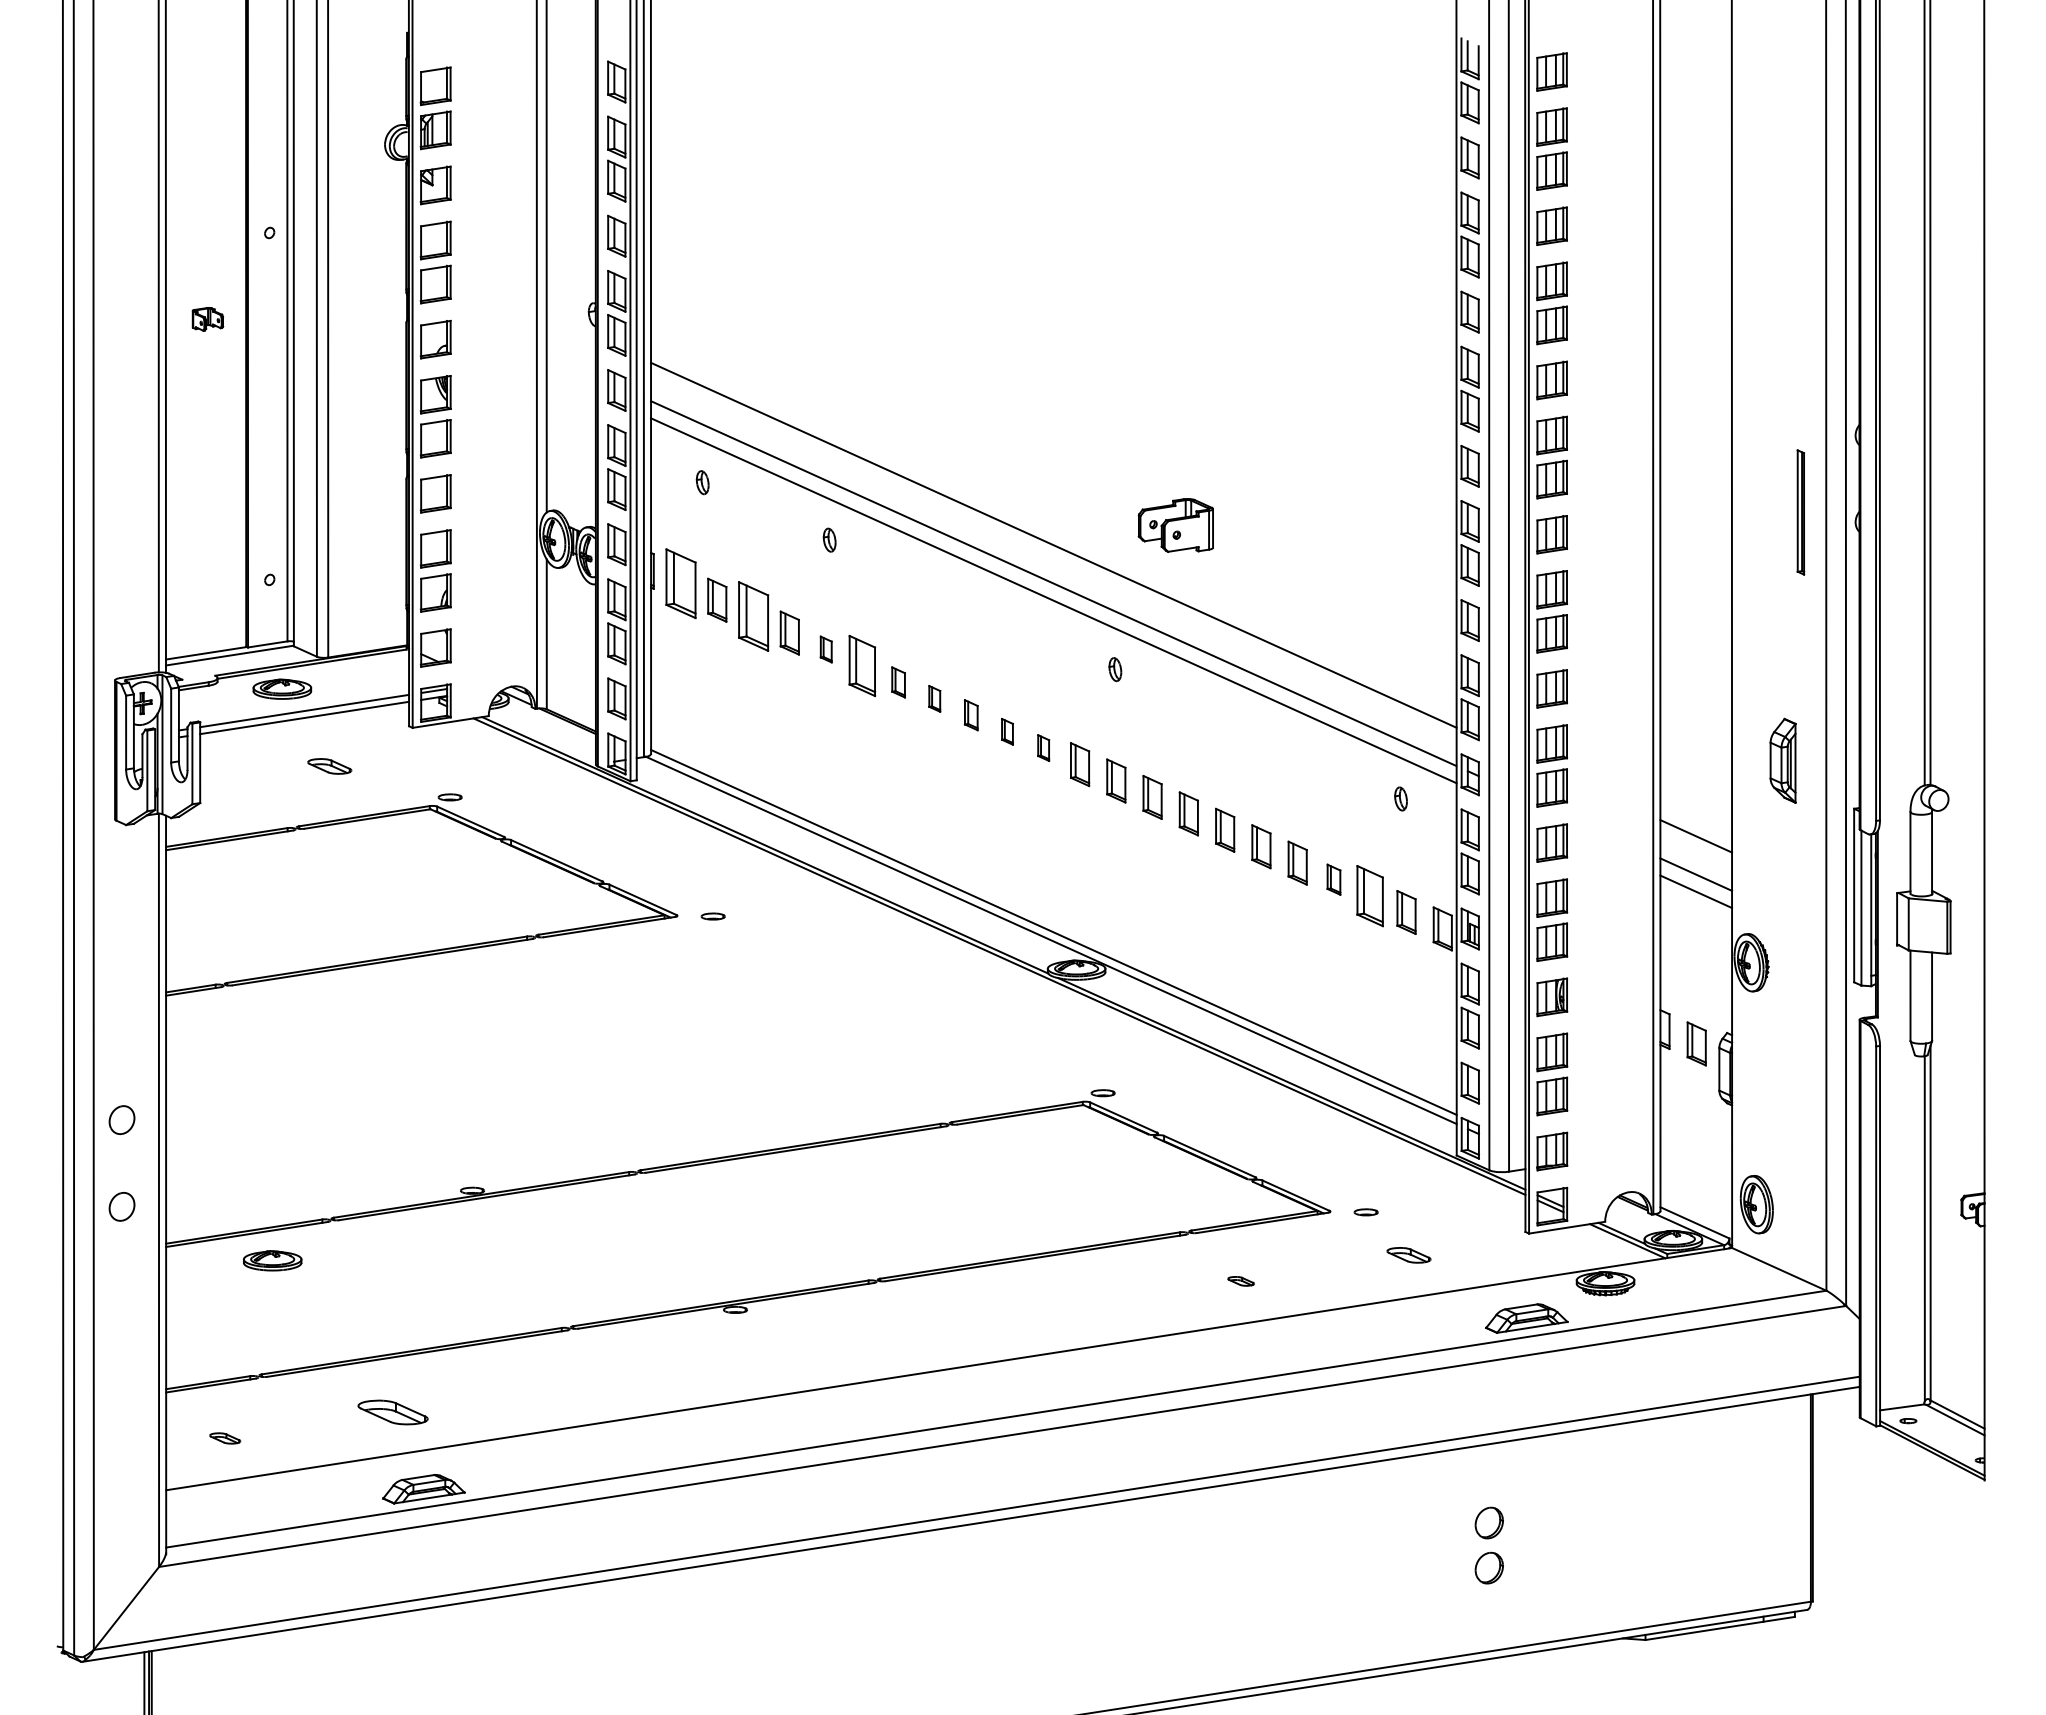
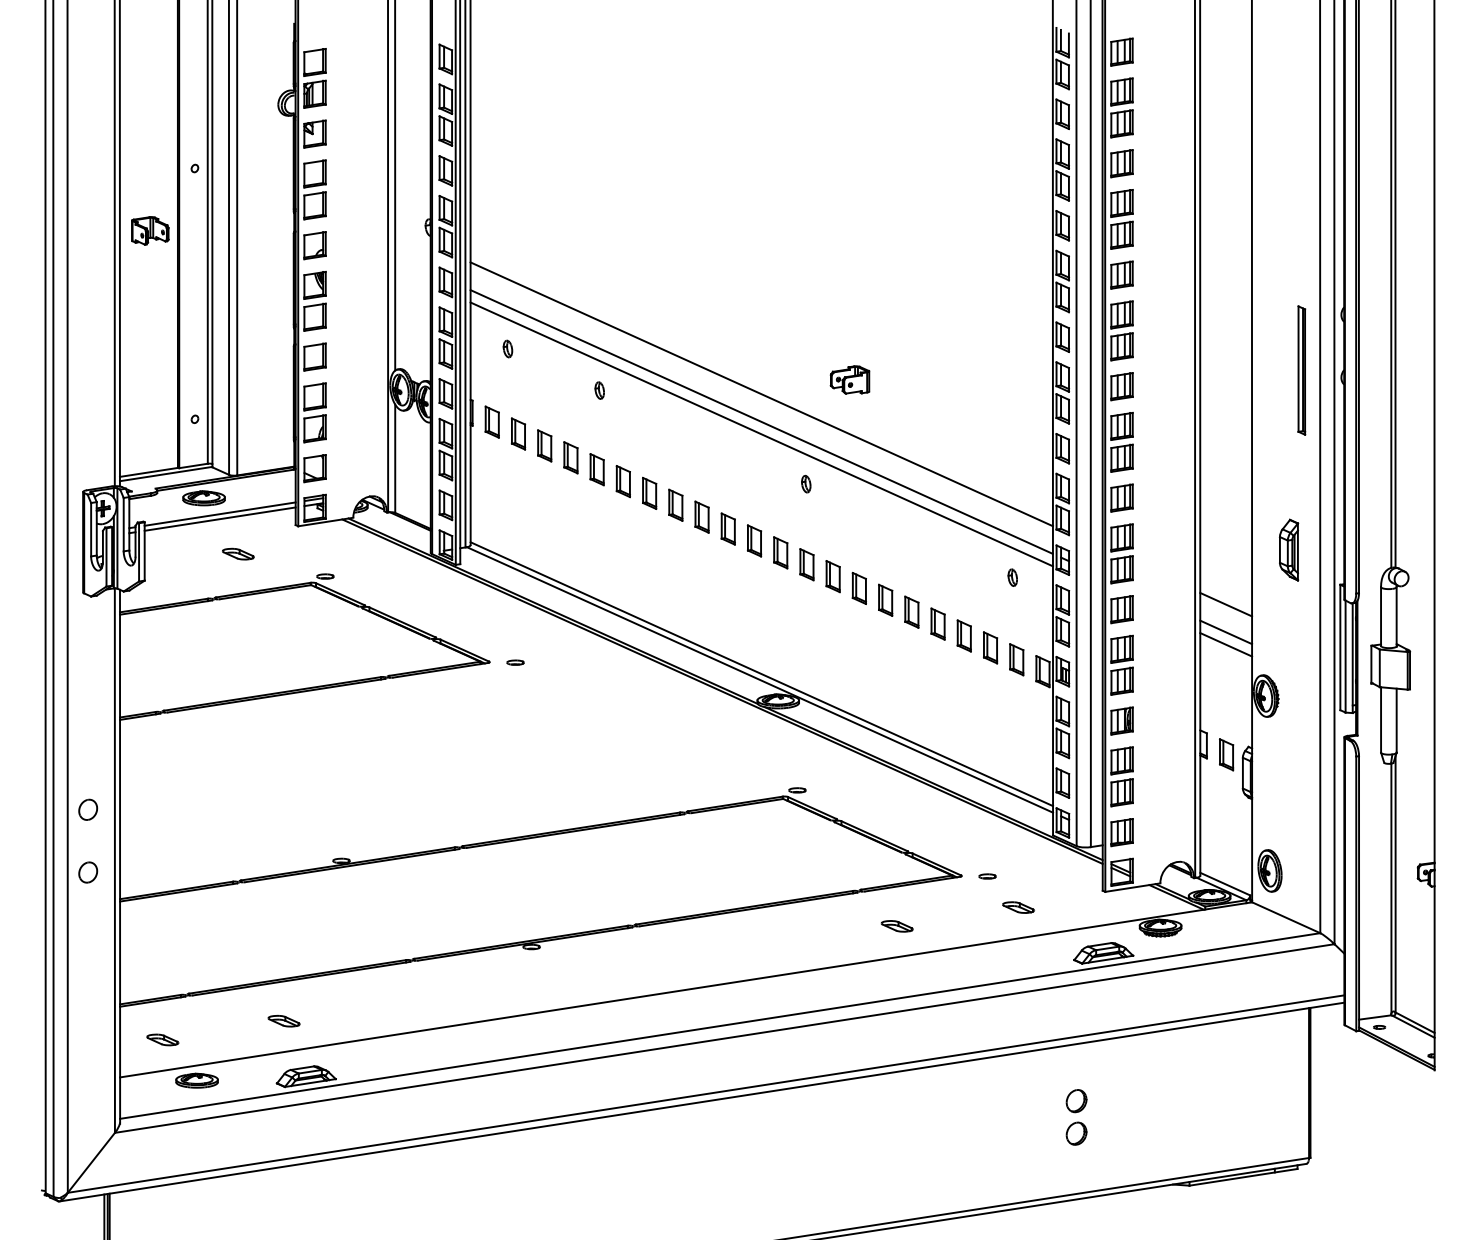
part: (207, 319) -> (149, 231), size x1.67
part: (1800, 512) -> (1301, 370), size x1.43
part: (1175, 525) -> (849, 379), size x0.71
part: (680, 583) -> (491, 421), size x0.62
part: (753, 616) -> (544, 445), size x0.62
part: (826, 649) -> (597, 469), size x1.67
part: (862, 665) -> (623, 481), size x0.71
part: (898, 682) -> (649, 493), size x1.43
part: (934, 698) -> (675, 505), size x1.67
part: (971, 714) -> (702, 516), size x1.43
part: (1007, 731) -> (728, 528), size x1.67
part: (1043, 747) -> (754, 540), size x1.67
part: (1333, 879) -> (963, 635), size x1.43
part: (1370, 895) -> (990, 647), size x0.71
part: (272, 1260) -> (196, 1080), moved
part: (1240, 1281) -> (896, 926), size x1.67
part: (392, 1412) -> (283, 1021), size x0.62
part: (224, 1438) -> (162, 1040), size x1.43

